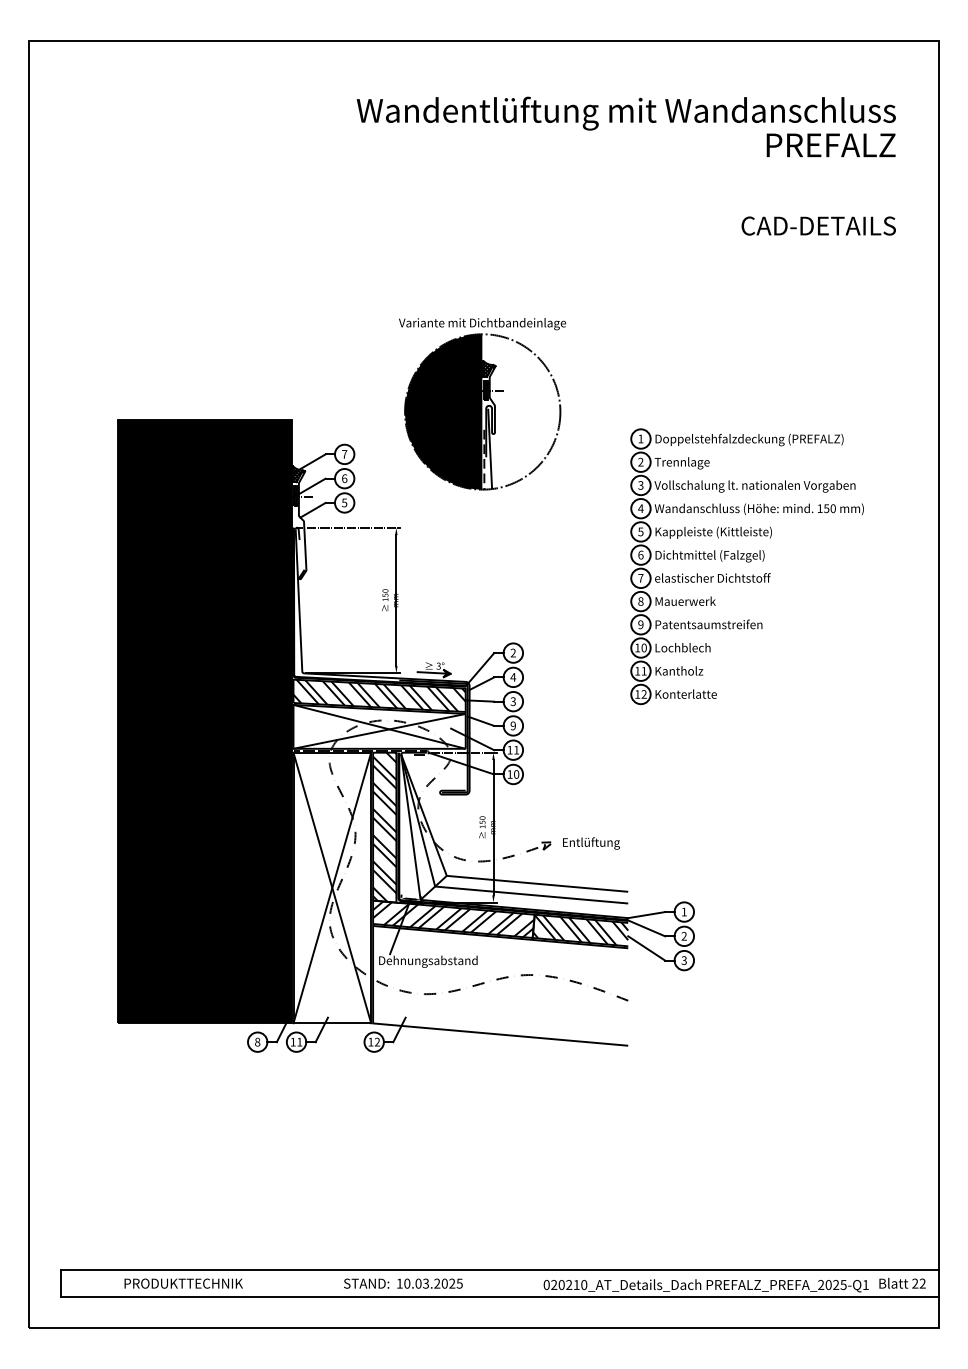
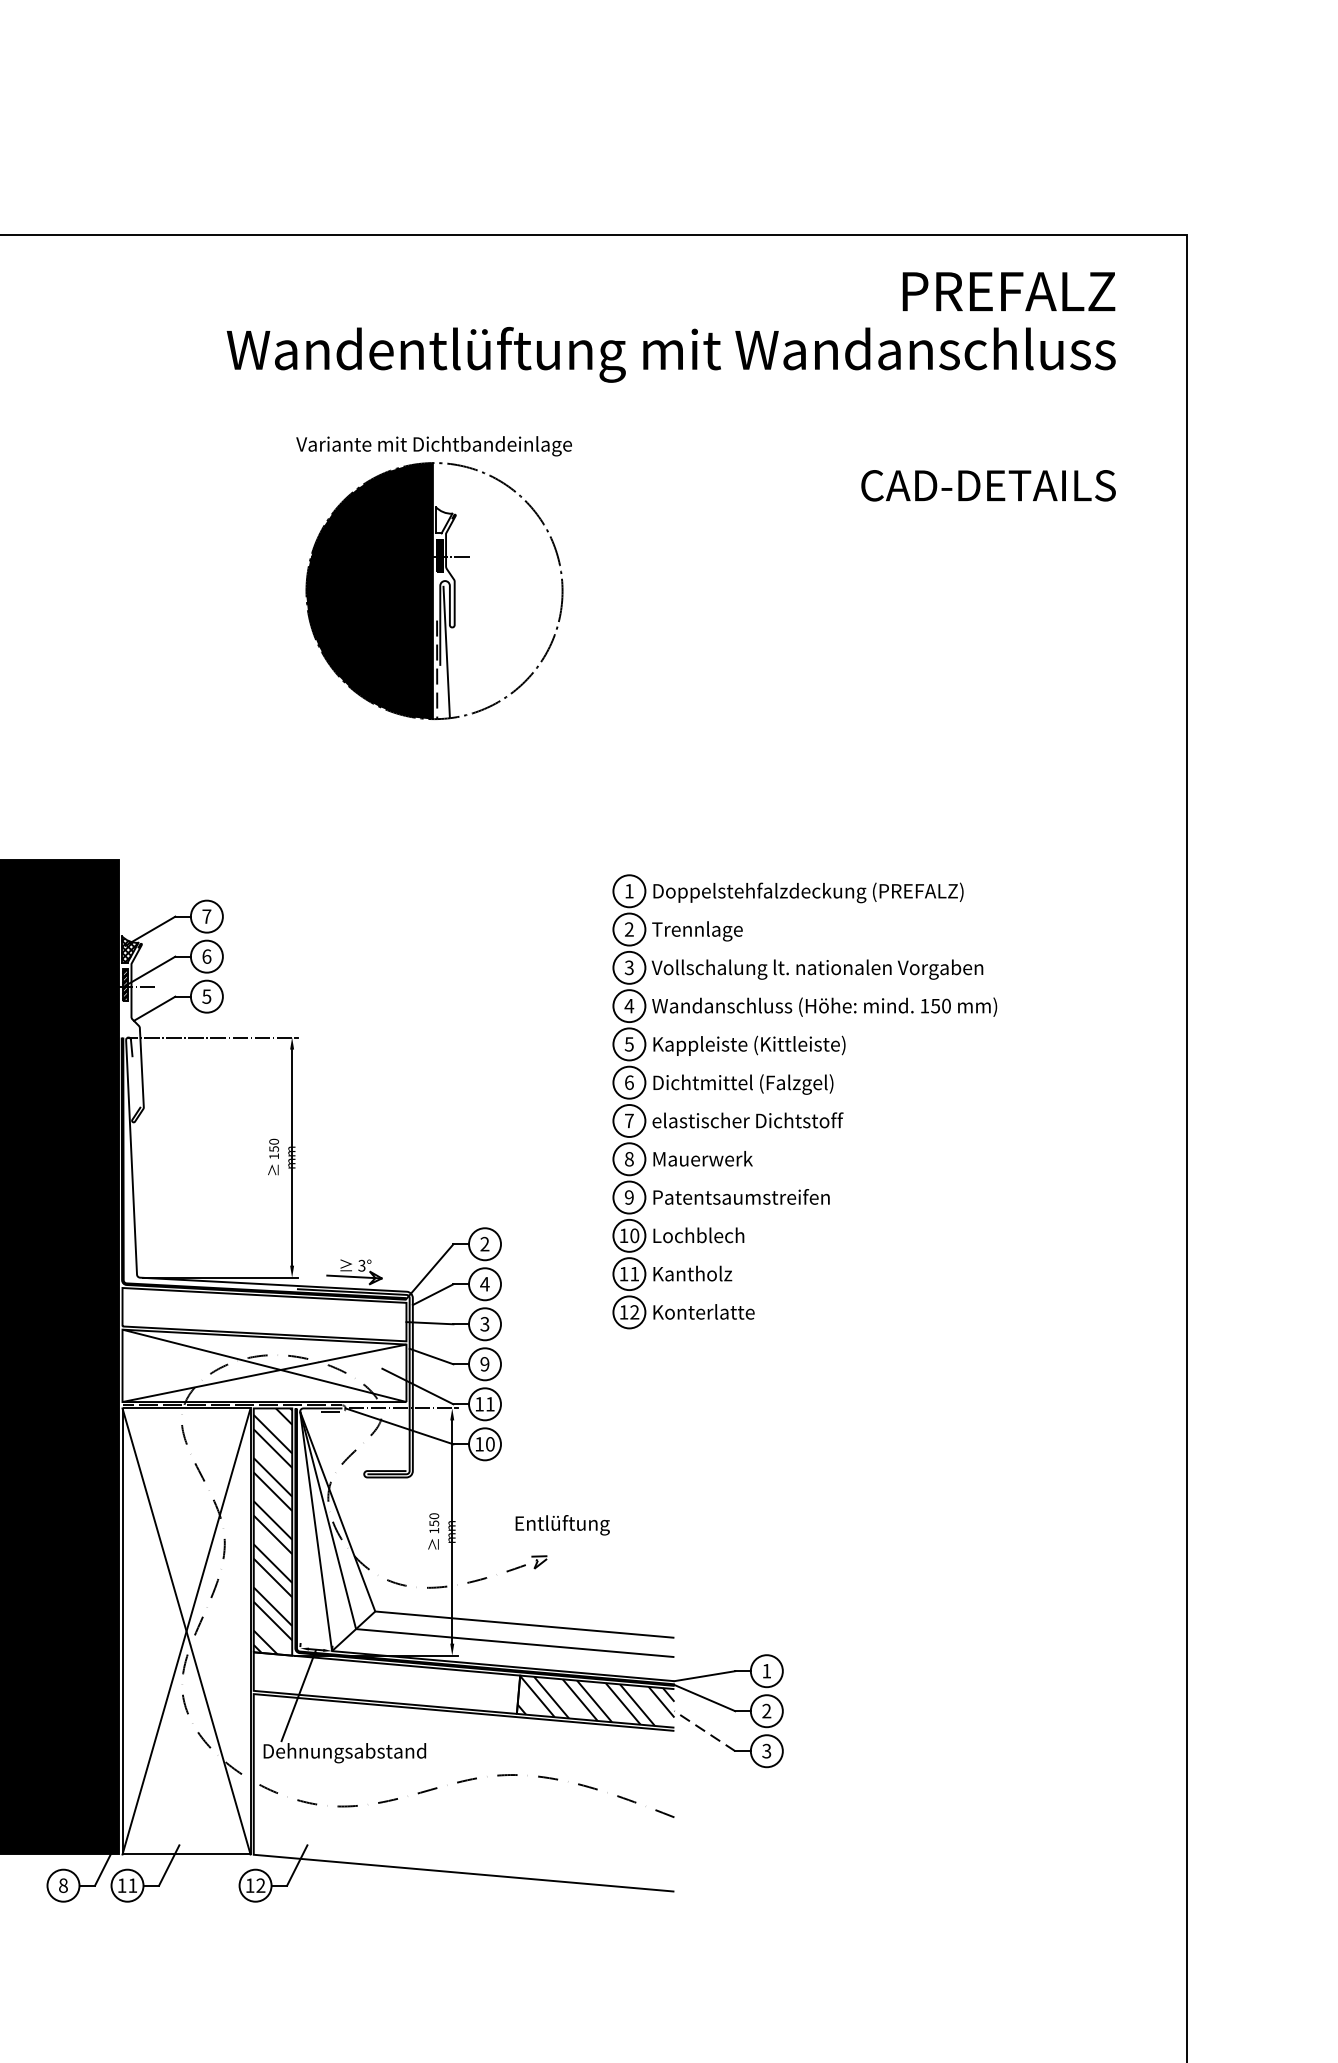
text: (830, 145) -> (1007, 291), moved
text: (818, 225) -> (988, 484), moved
part: (482, 404) -> (434, 578), moved
part: (746, 566) -> (803, 1101), moved
hatch: (379, 695) -> (264, 1314), removed
text: (591, 843) -> (562, 1525), moved
hatch: (453, 919) -> (386, 1683), removed
line: (646, 948) -> (704, 1731), solid -> dashed

